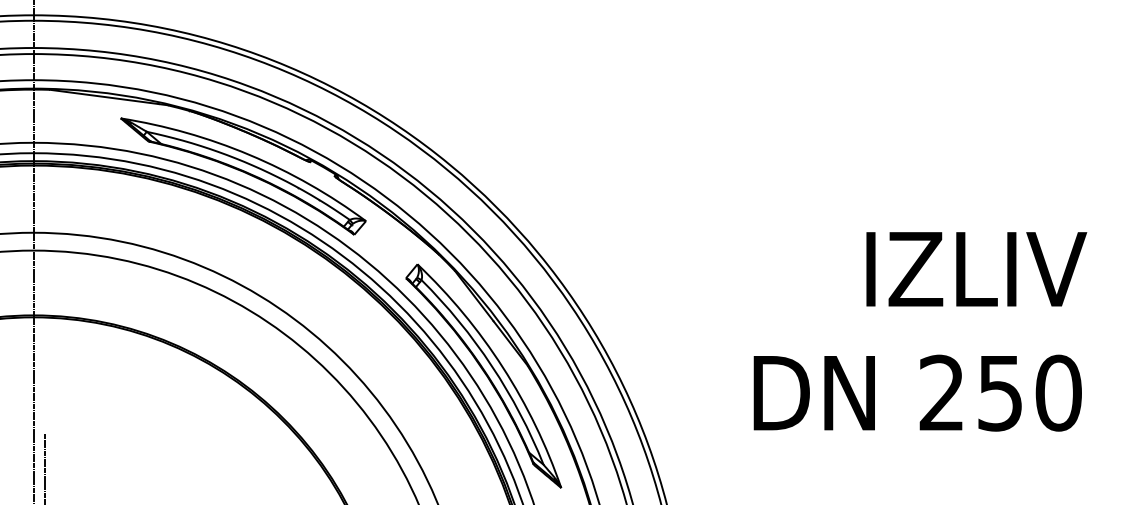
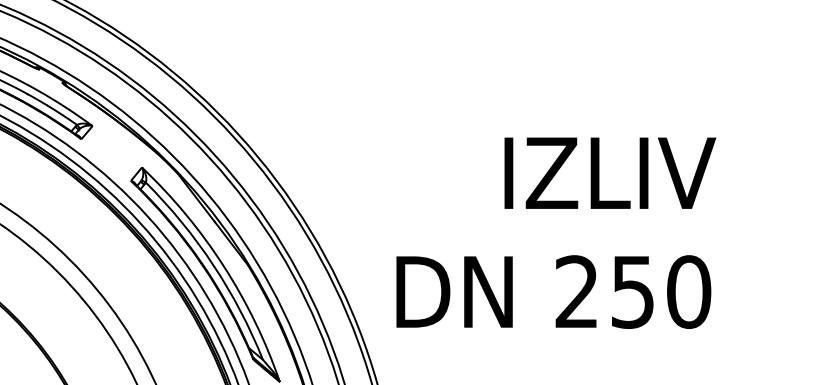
text: (920, 331) -> (556, 232), moved

